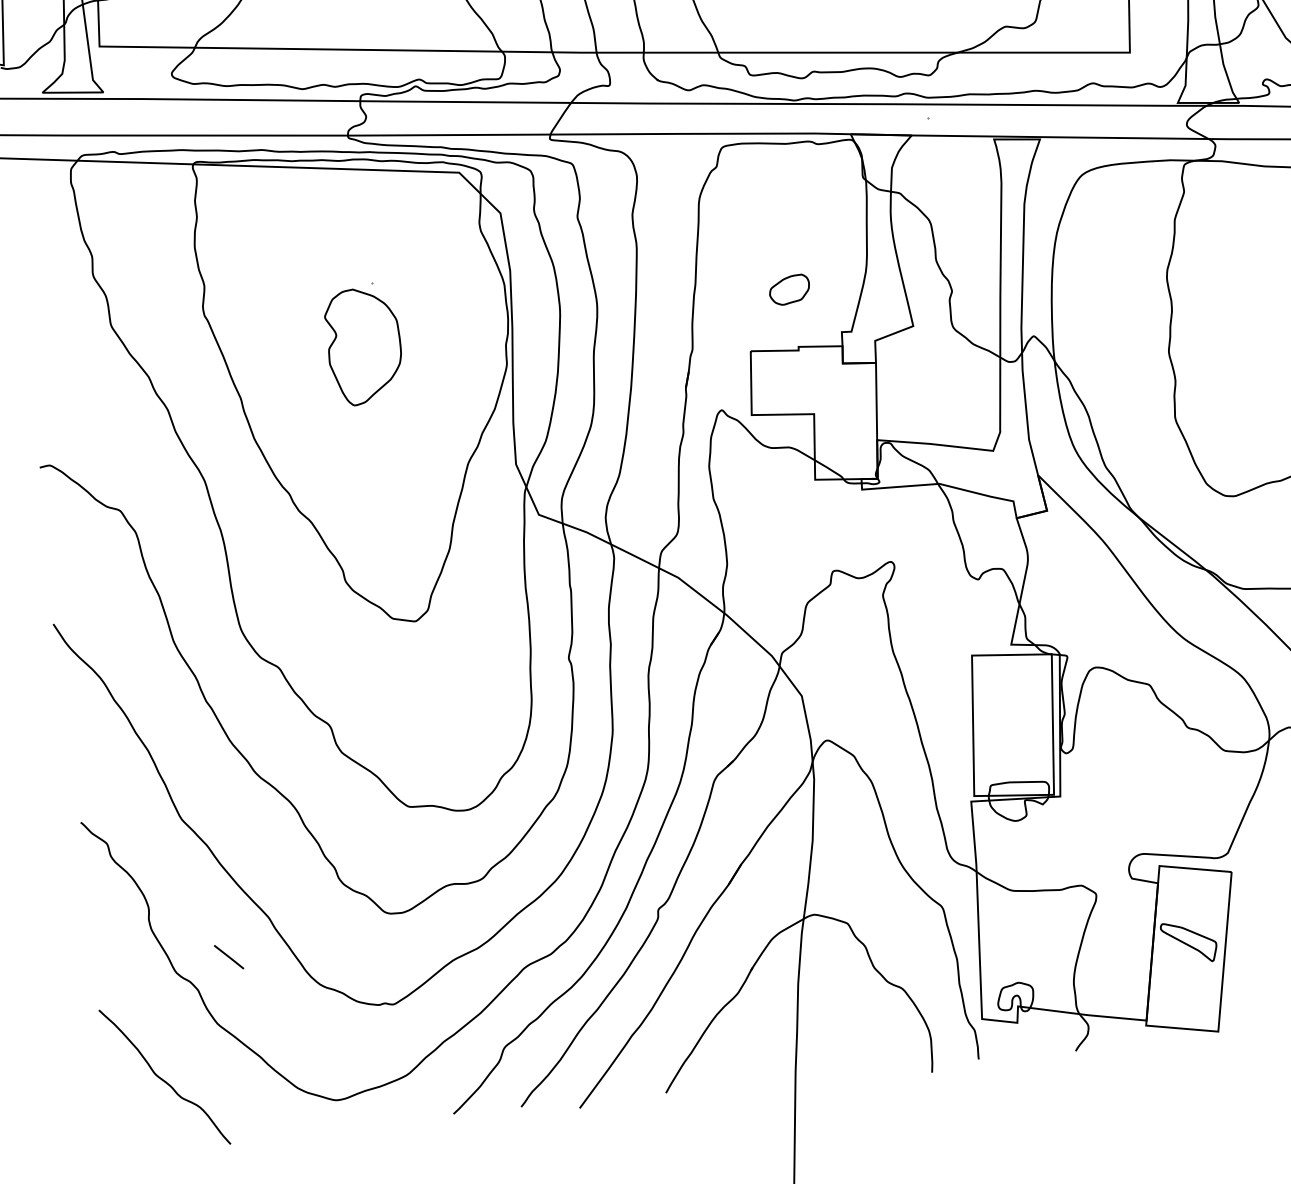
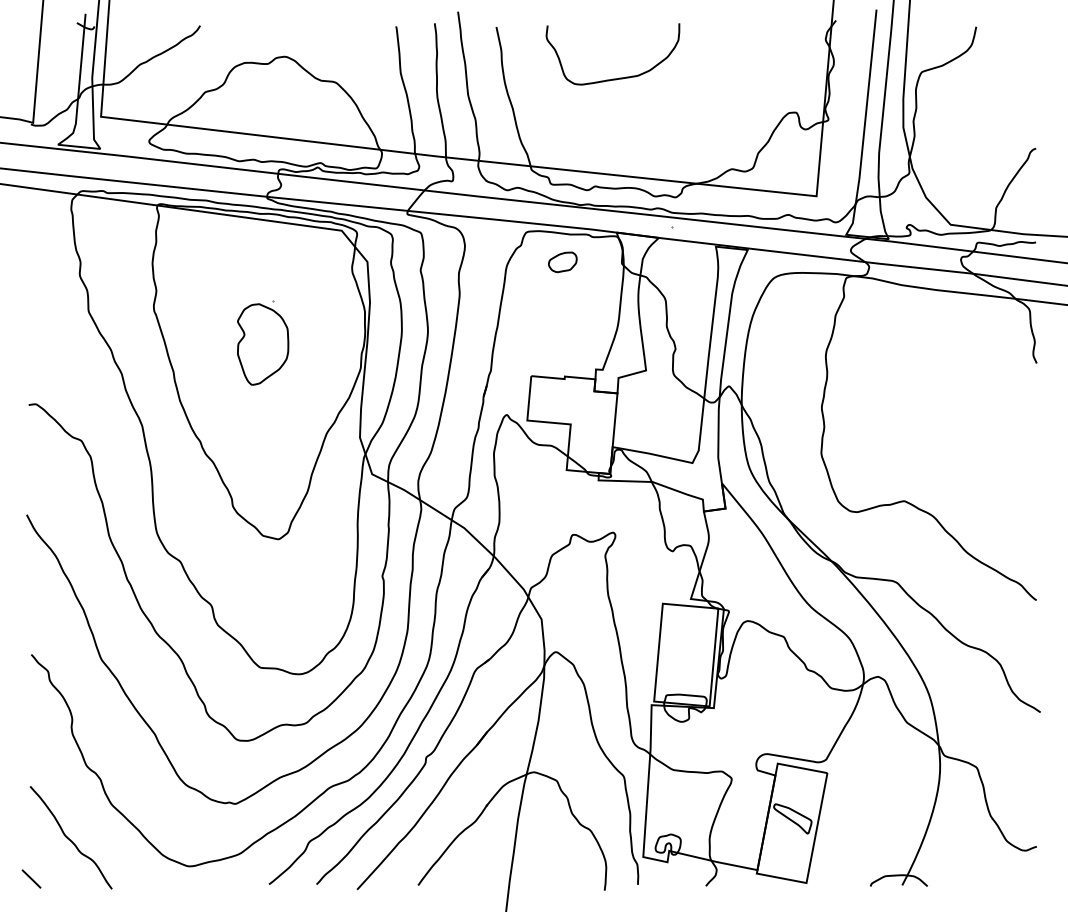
part: (789, 290) -> (562, 262), moved
line: (228, 956) -> (31, 878), moved

